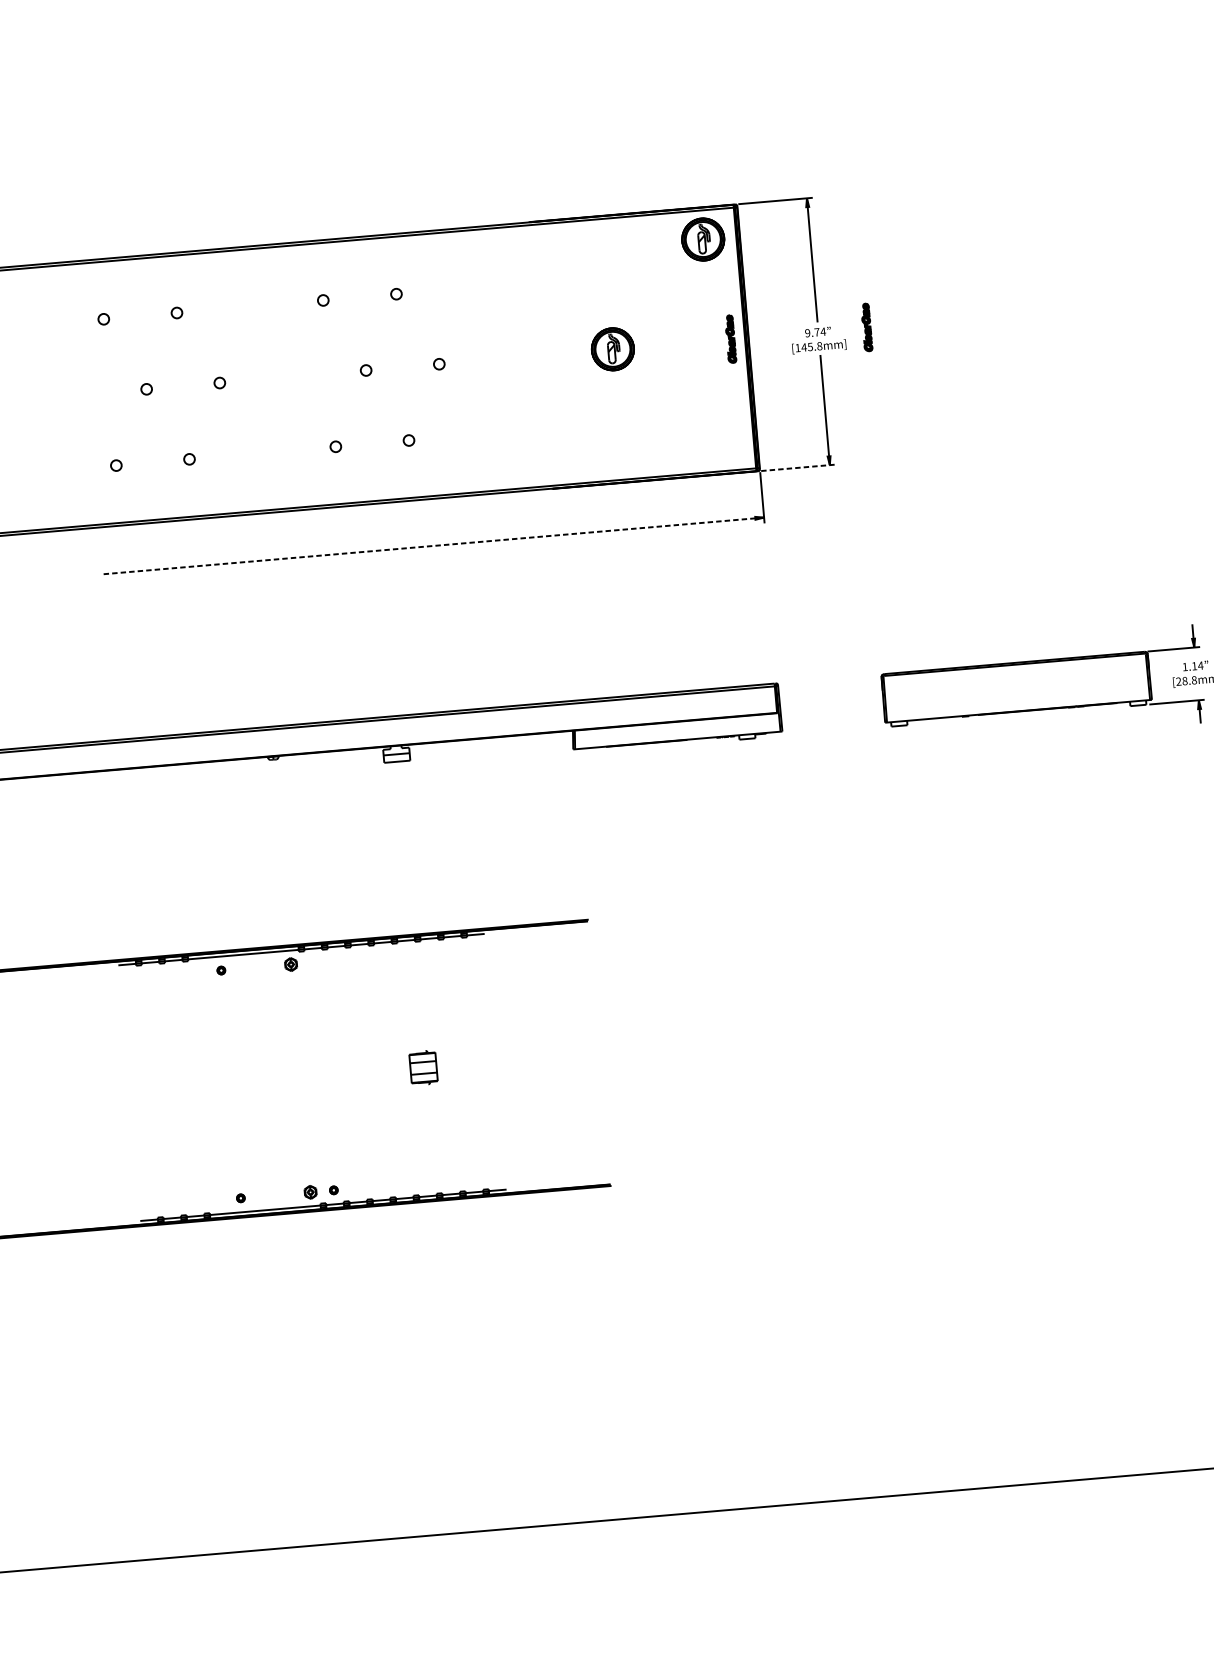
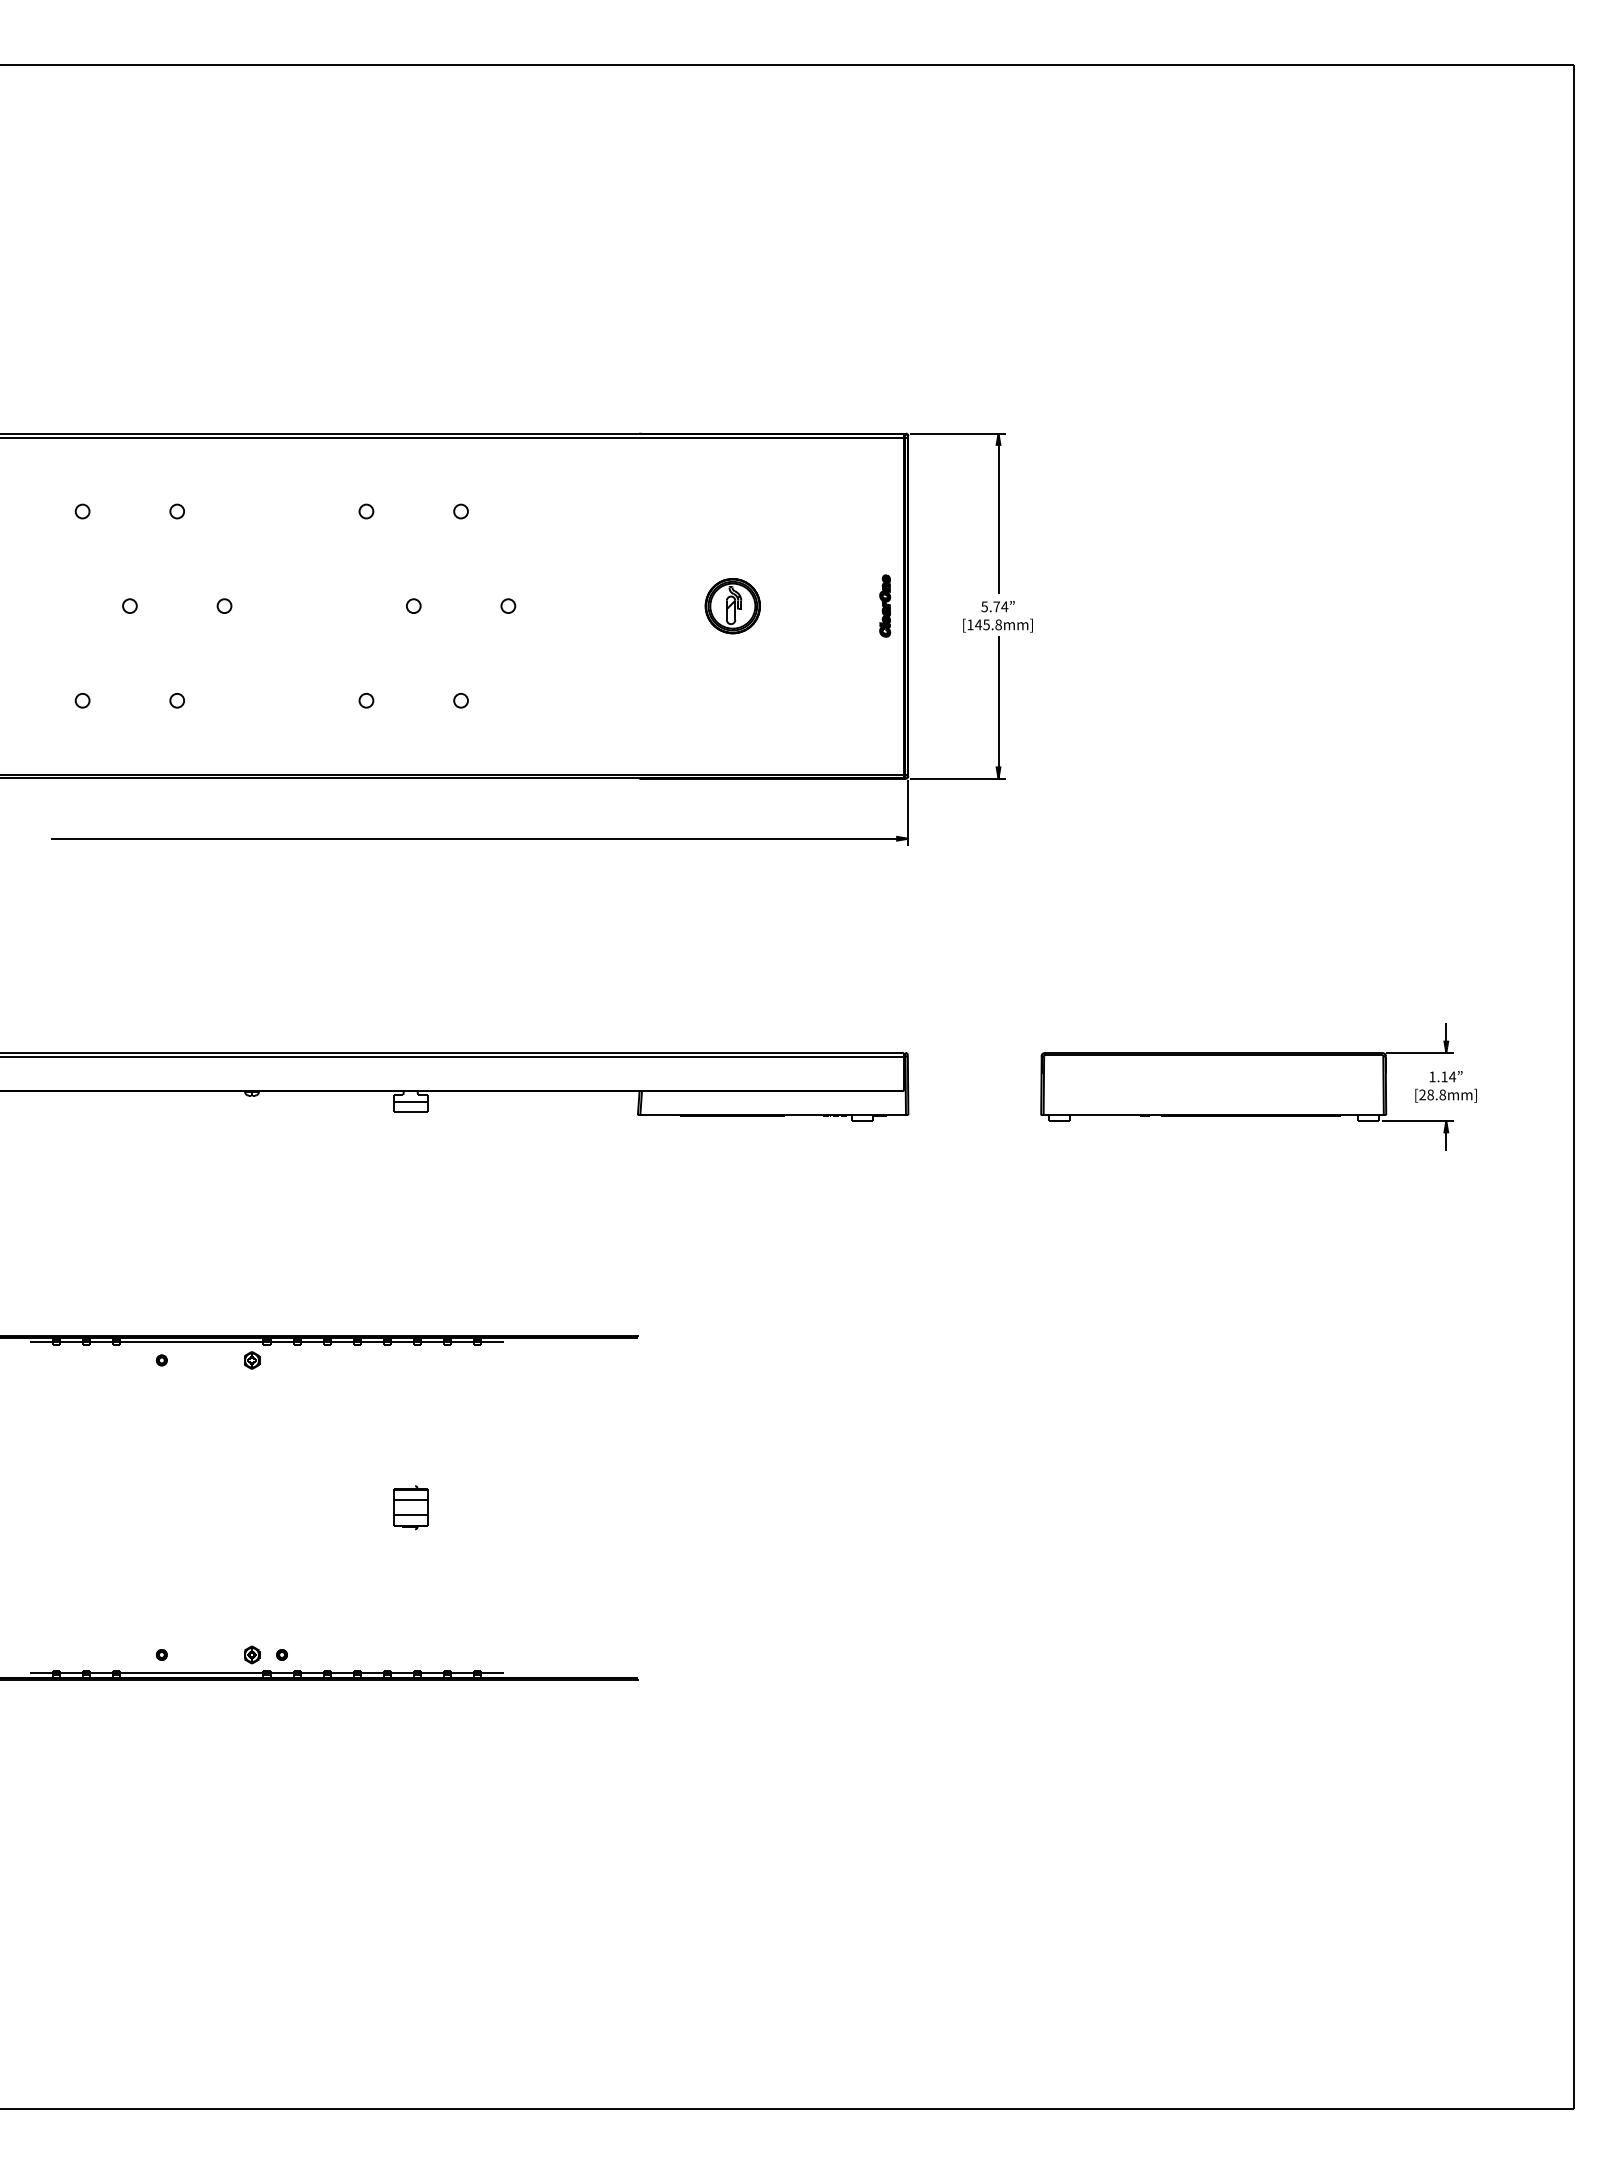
part: (702, 239) -> (860, 475), removed
part: (867, 327) -> (1061, 605), removed
text: (807, 332) -> (984, 606), 9.74 -> 5.74
line: (798, 467) -> (958, 778), dashed -> solid
line: (432, 545) -> (479, 838), dashed -> solid

